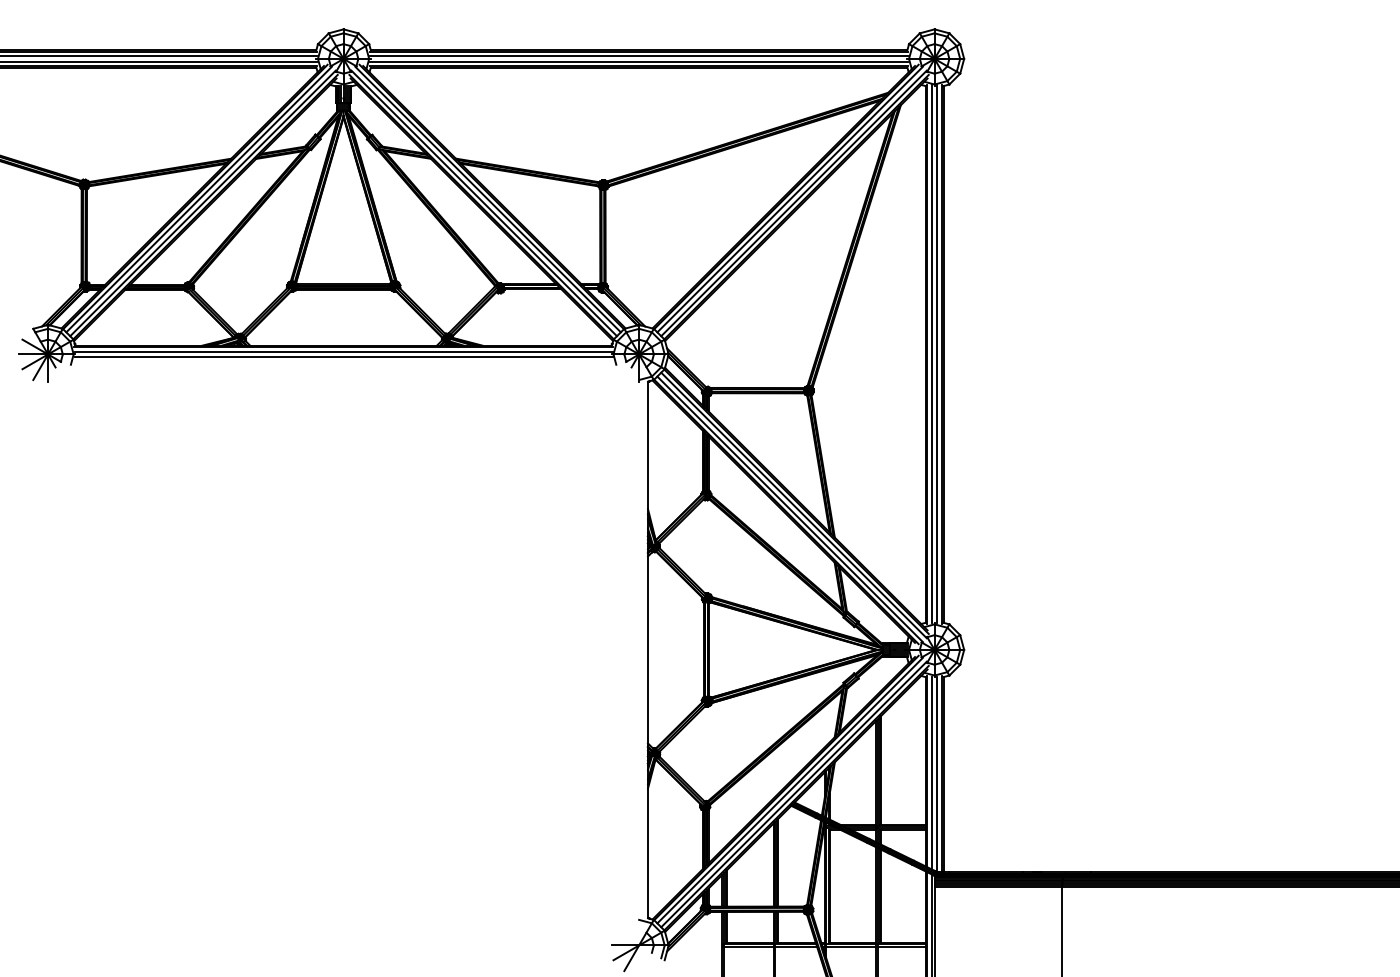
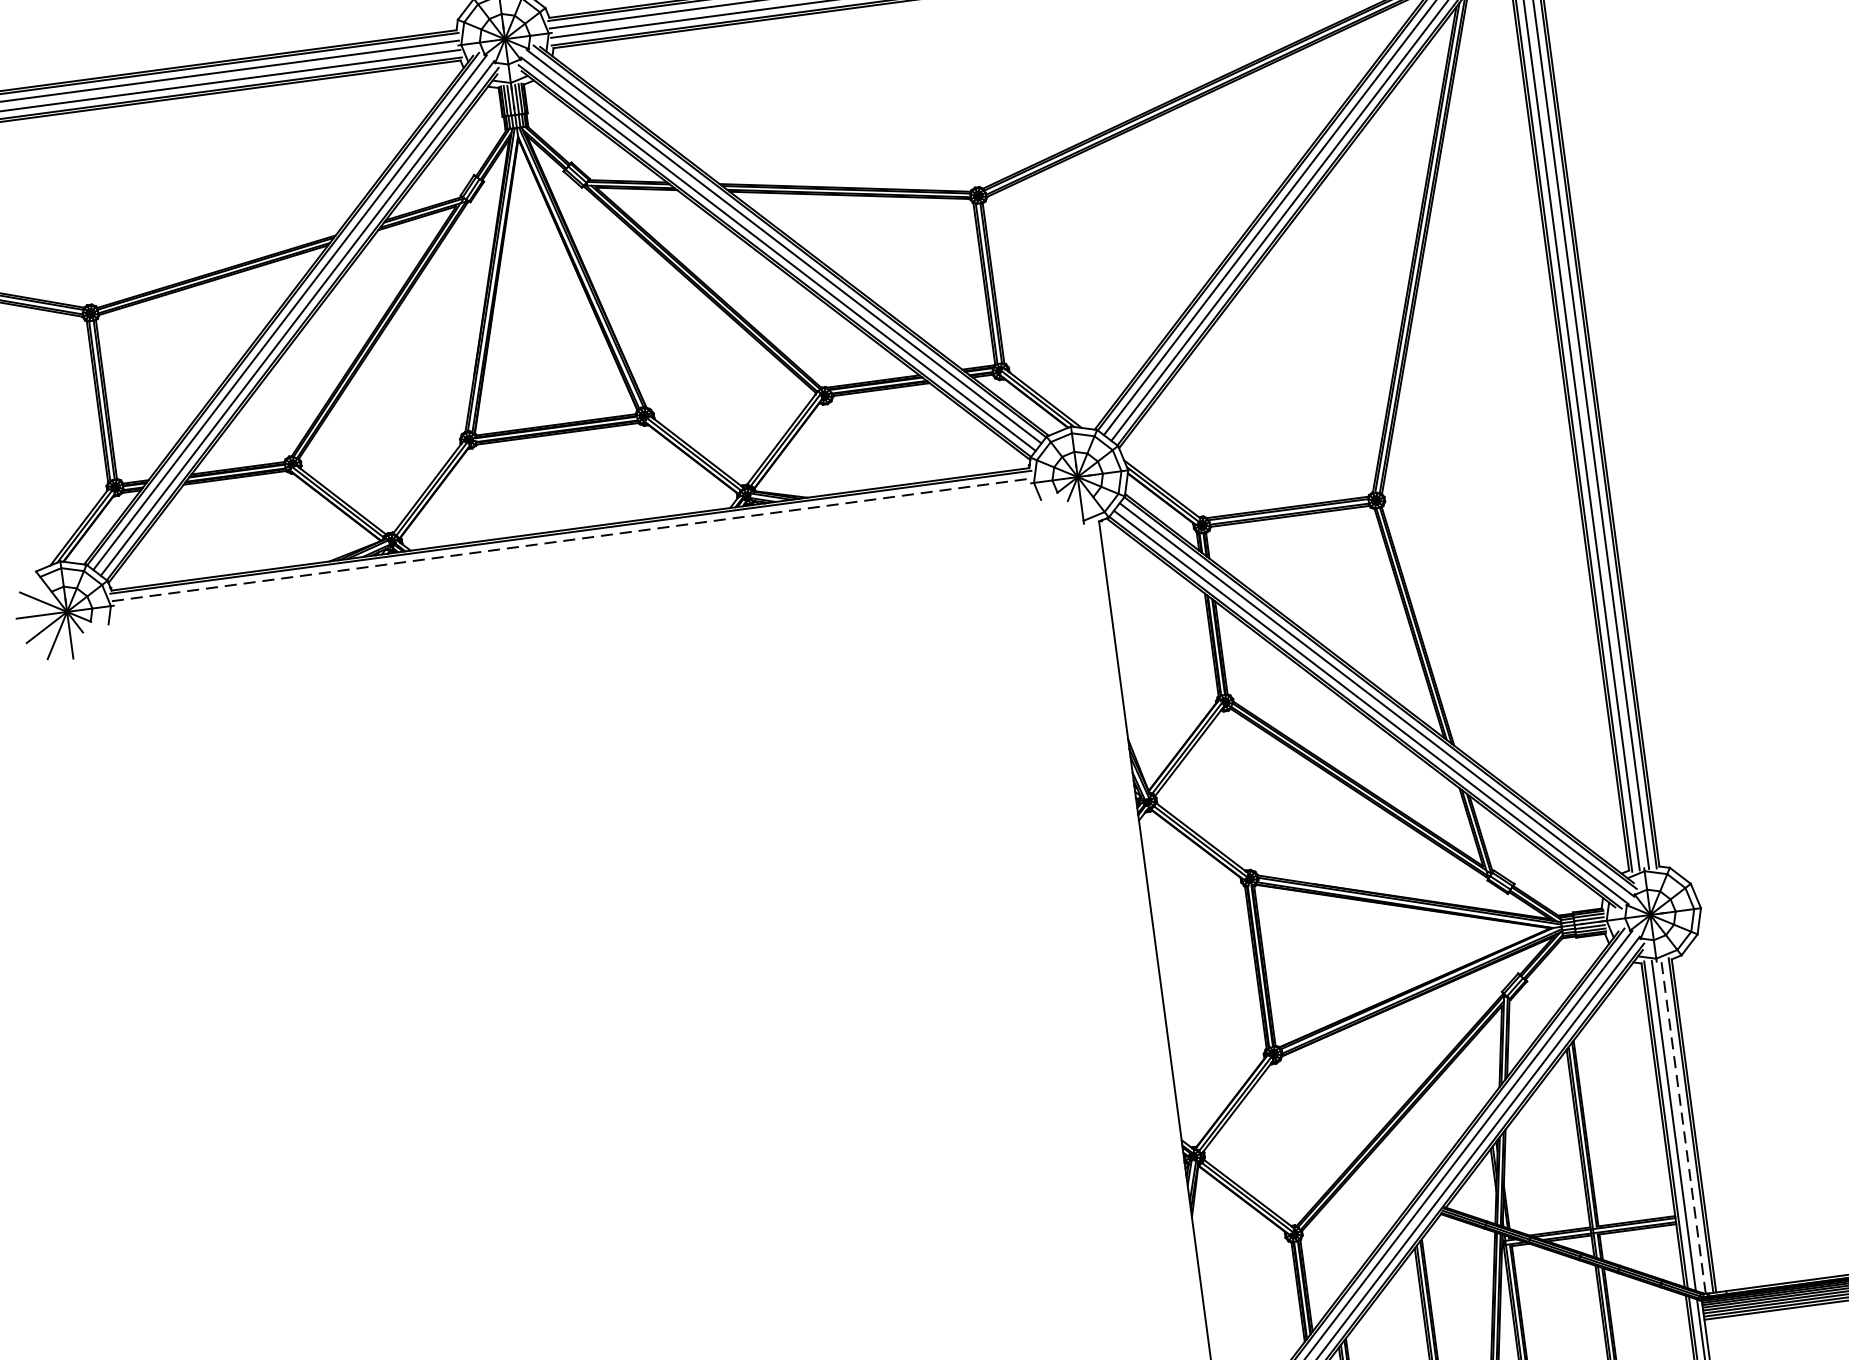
line: (343, 351) -> (571, 539), solid -> dashed
line: (343, 357) -> (572, 549), removed
line: (937, 774) -> (1683, 1127), solid -> dashed

